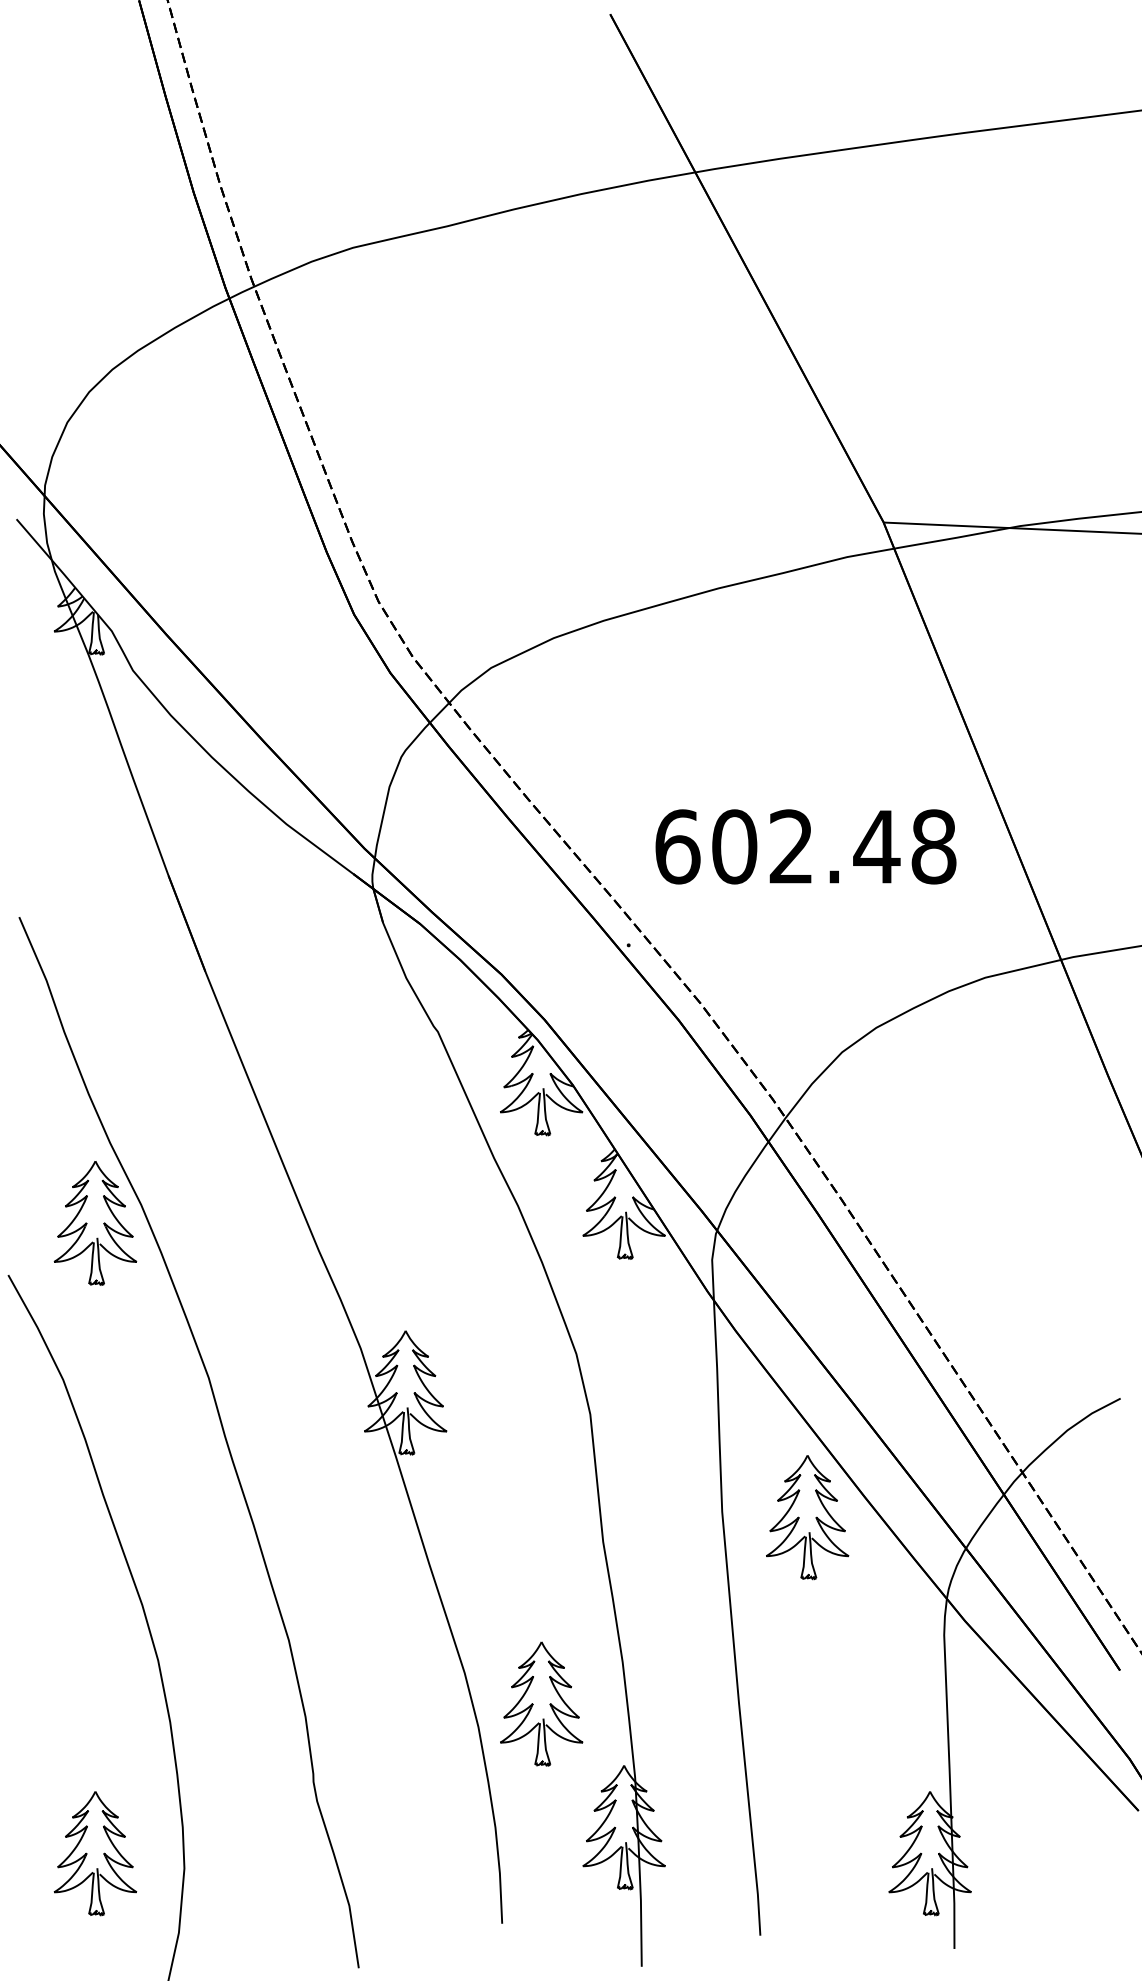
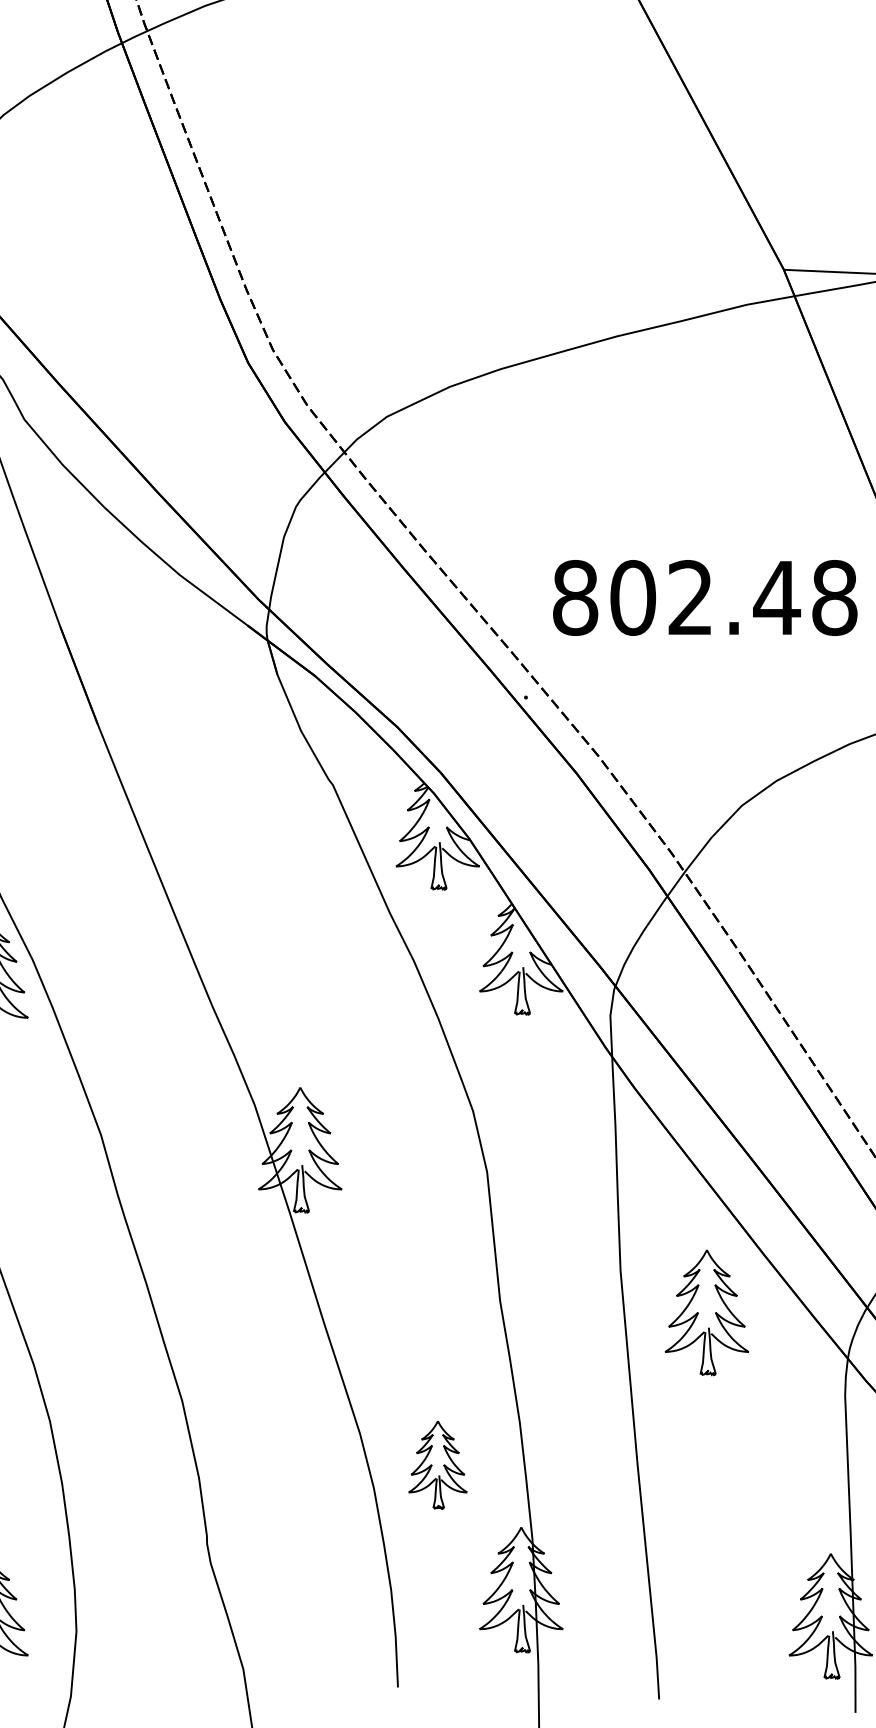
text: (677, 846) -> (575, 597), 602.48 -> 802.48
part: (807, 1517) -> (706, 1312), moved
part: (541, 1703) -> (437, 1464), size x0.7

